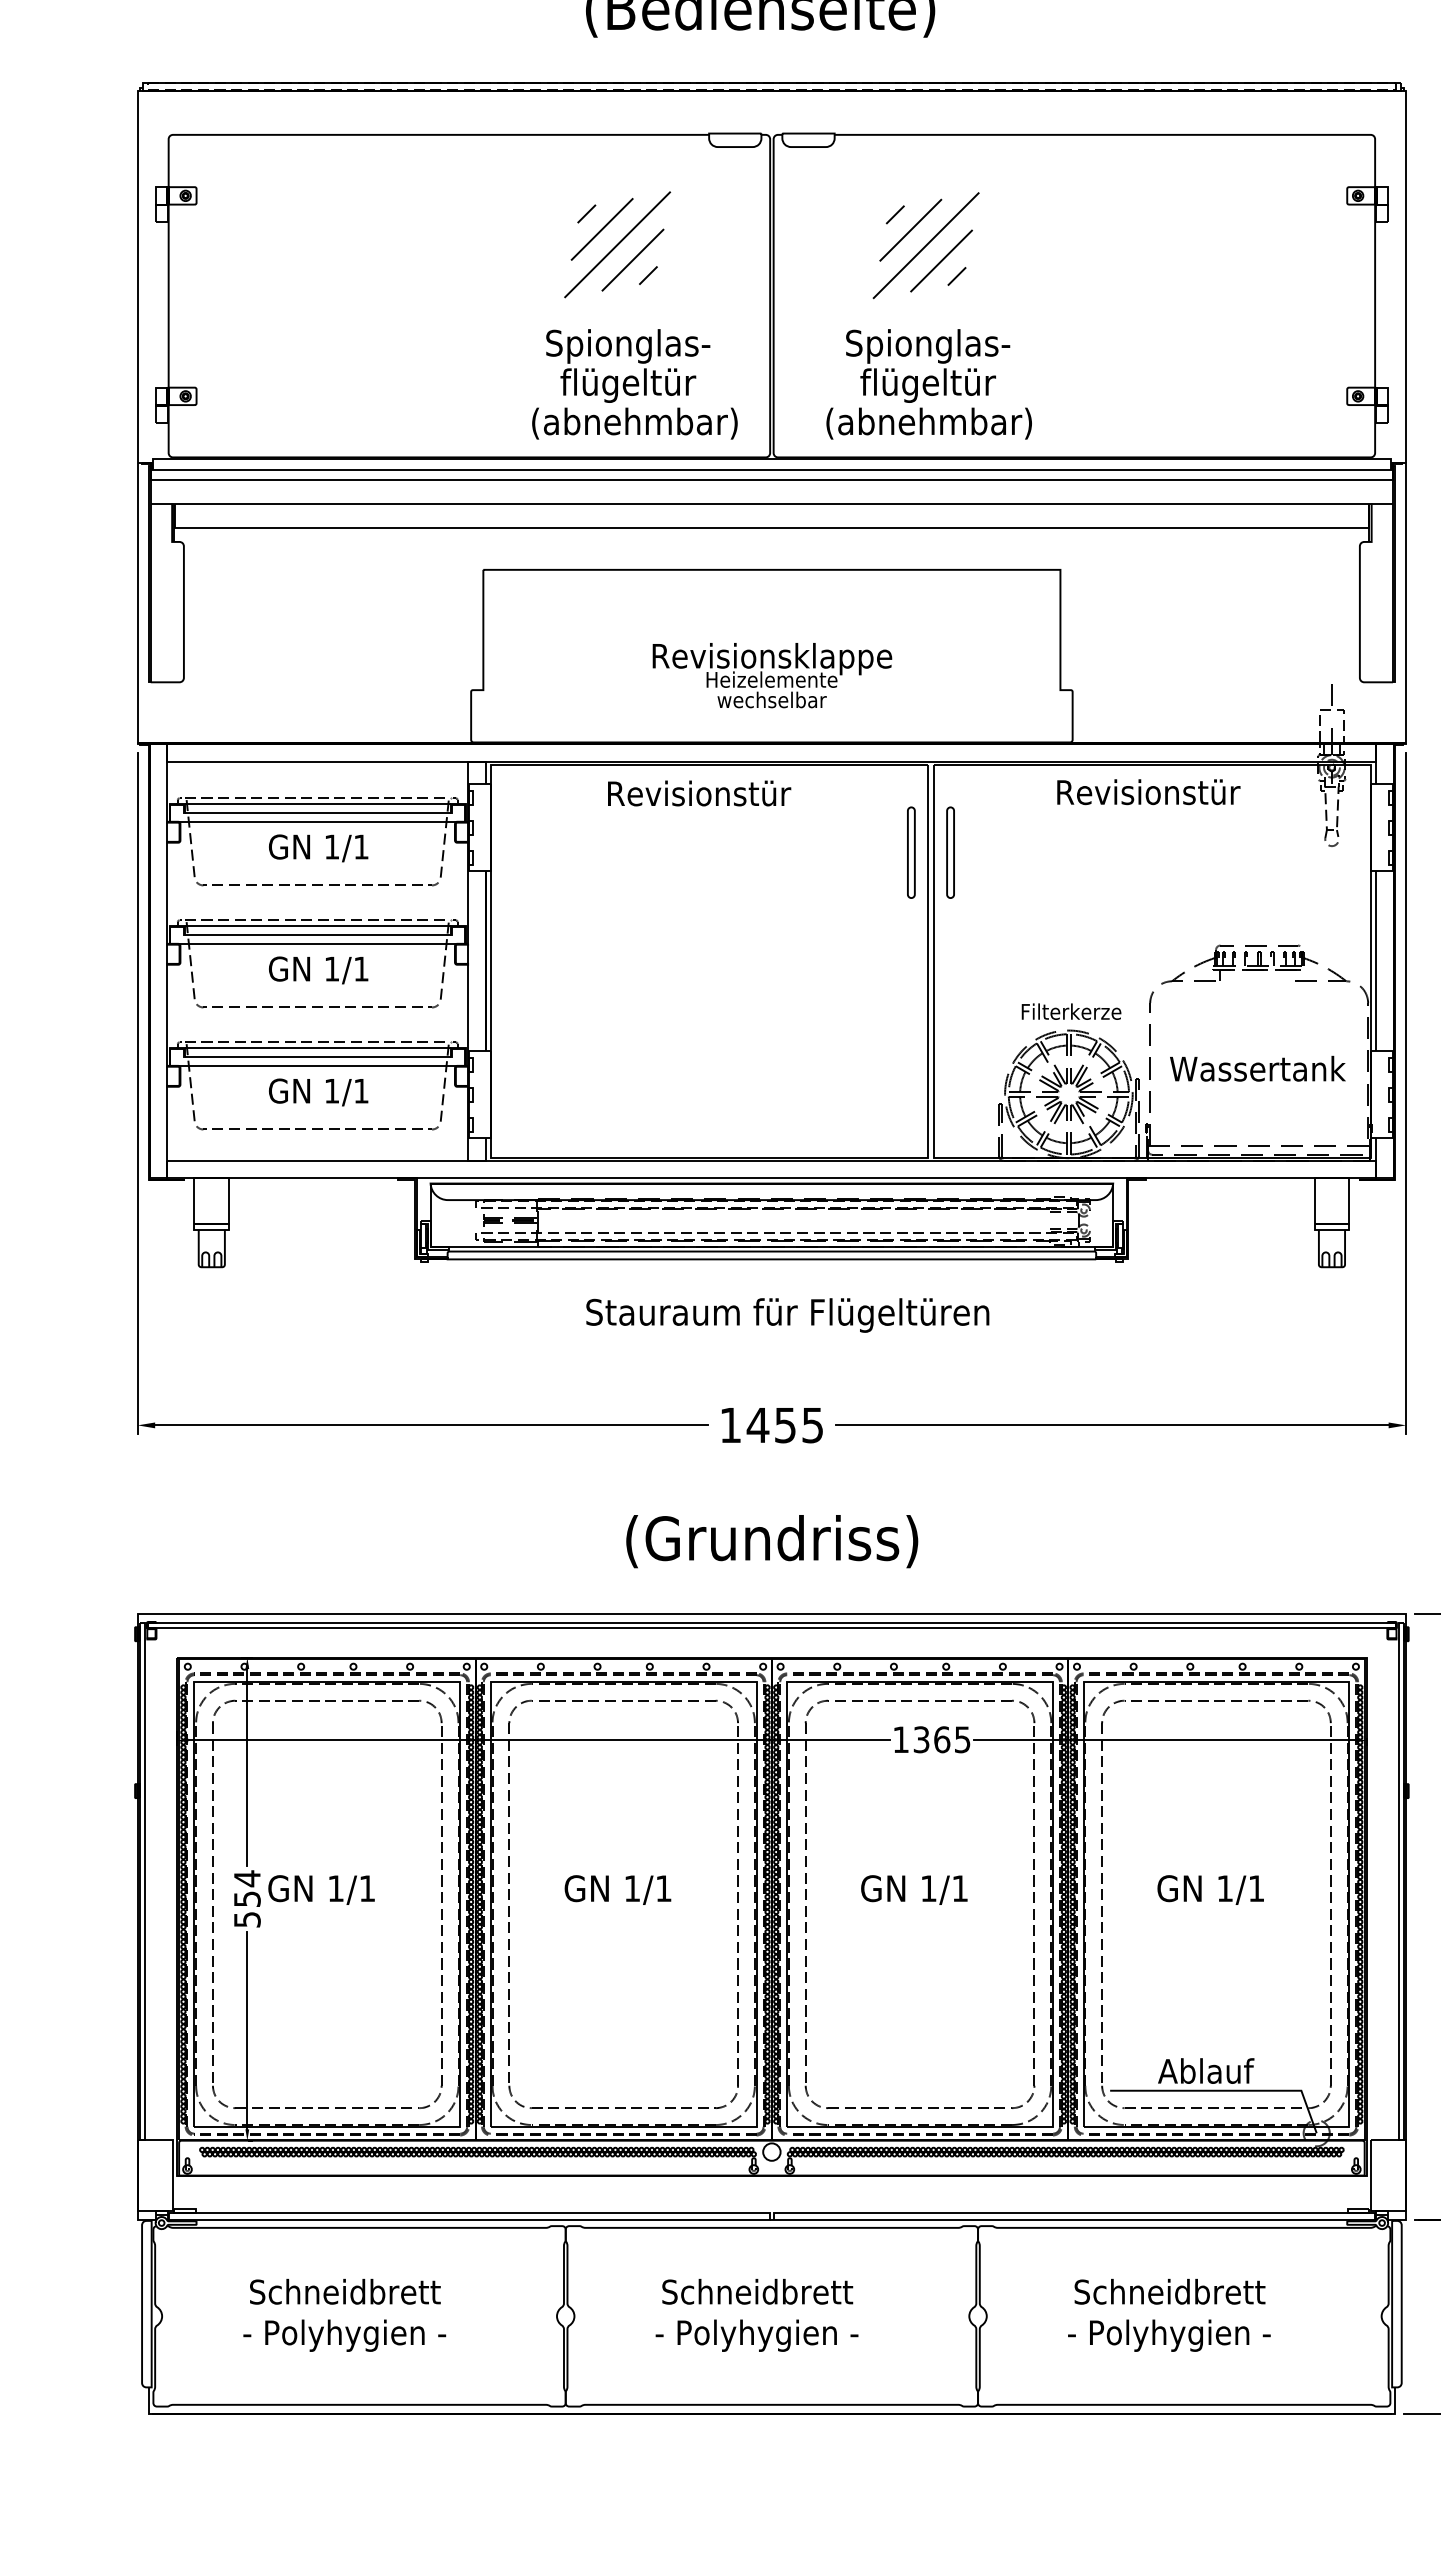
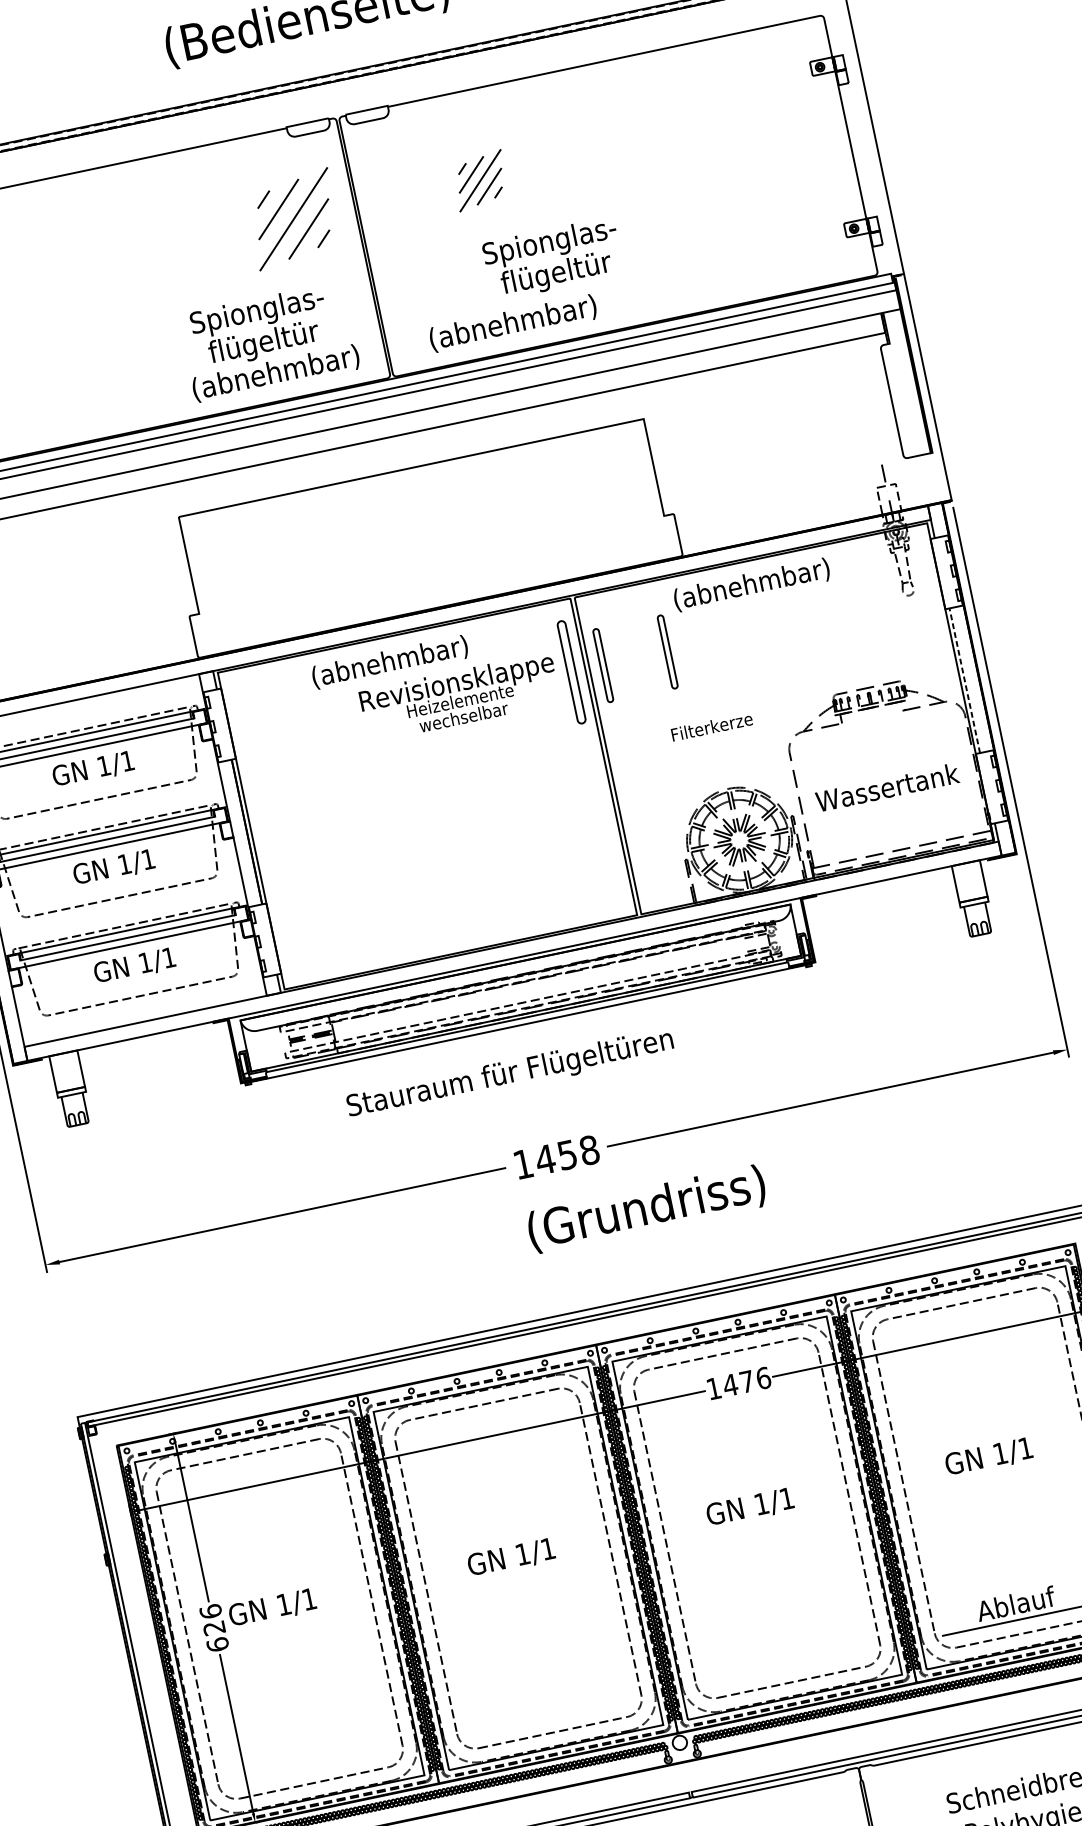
part: (617, 244) -> (293, 219), moved
part: (925, 245) -> (479, 180), size x0.6
text: (928, 365) -> (553, 258), moved
text: (772, 675) -> (460, 697), moved
text: (1147, 794) -> (752, 585), Revisionstür -> (abnehmbar)
text: (698, 795) -> (390, 662), Revisionstür -> (abnehmbar)
part: (911, 852) -> (571, 672), size x1.4
part: (1030, 852) -> (667, 651), added
line: (1376, 961) -> (964, 680), solid -> dashed
text: (1071, 1011) -> (711, 726), moved
text: (787, 1315) -> (510, 1074), moved
text: (812, 1425) -> (589, 1150), 1455 -> 1458
text: (772, 1541) -> (647, 1209), moved
text: (941, 1739) -> (746, 1381), 1365 -> 1476
text: (246, 1898) -> (213, 1627), 554 -> 626

